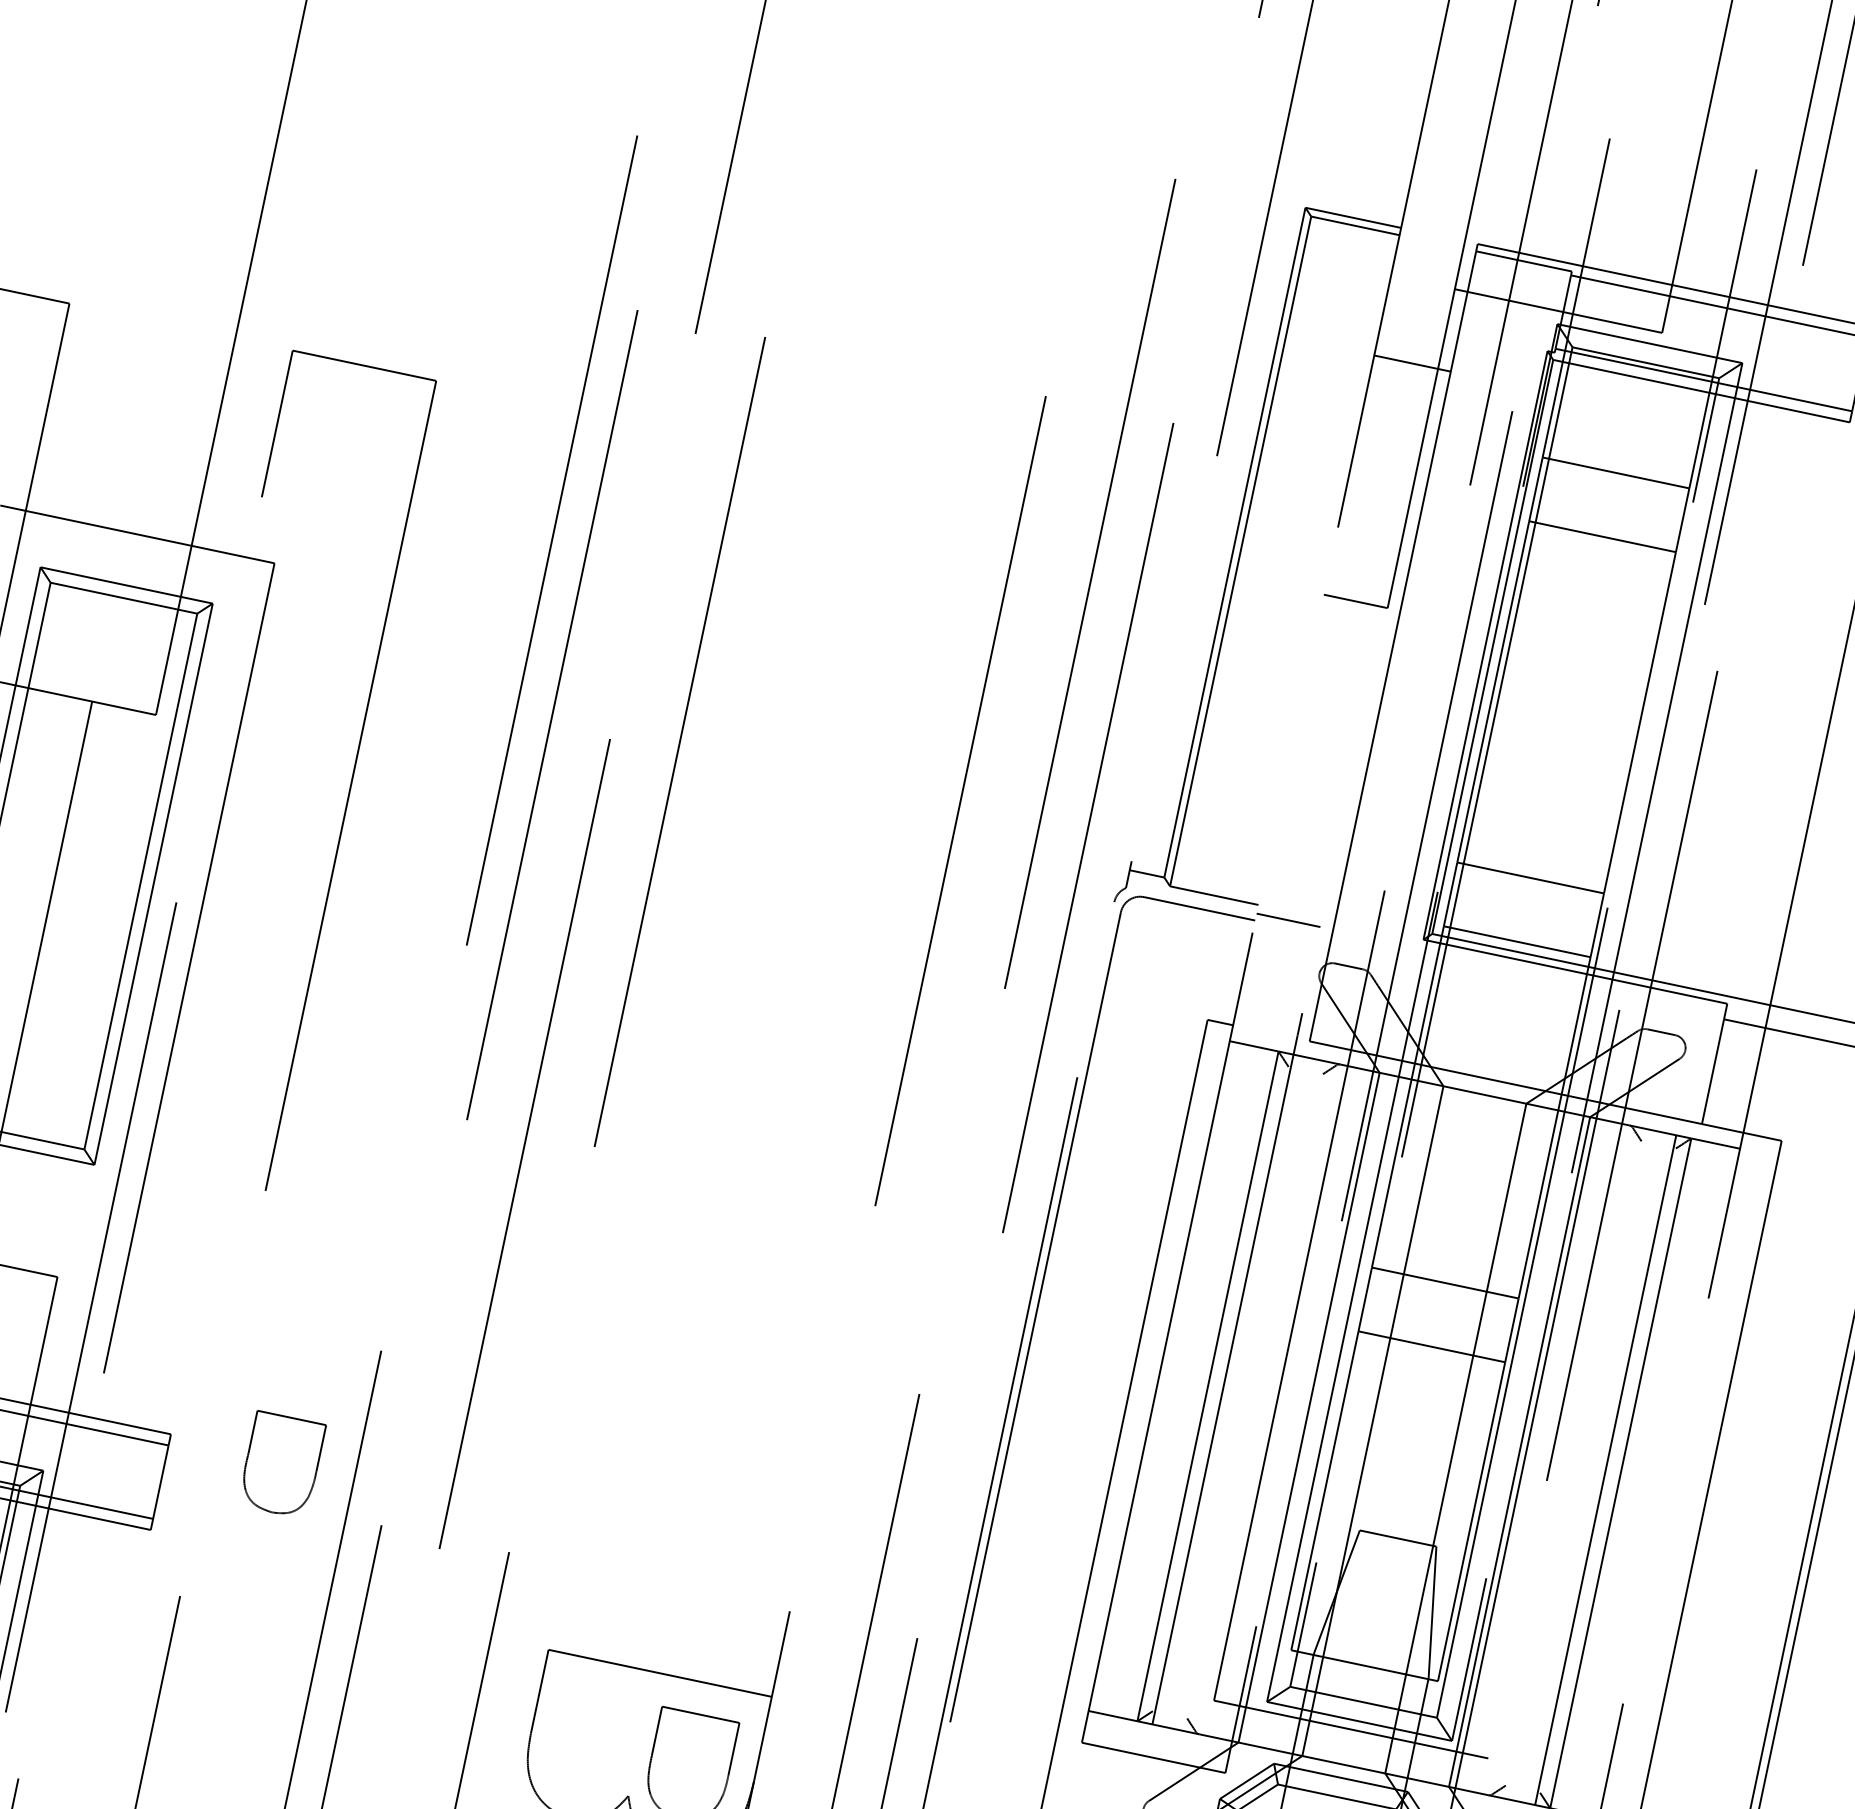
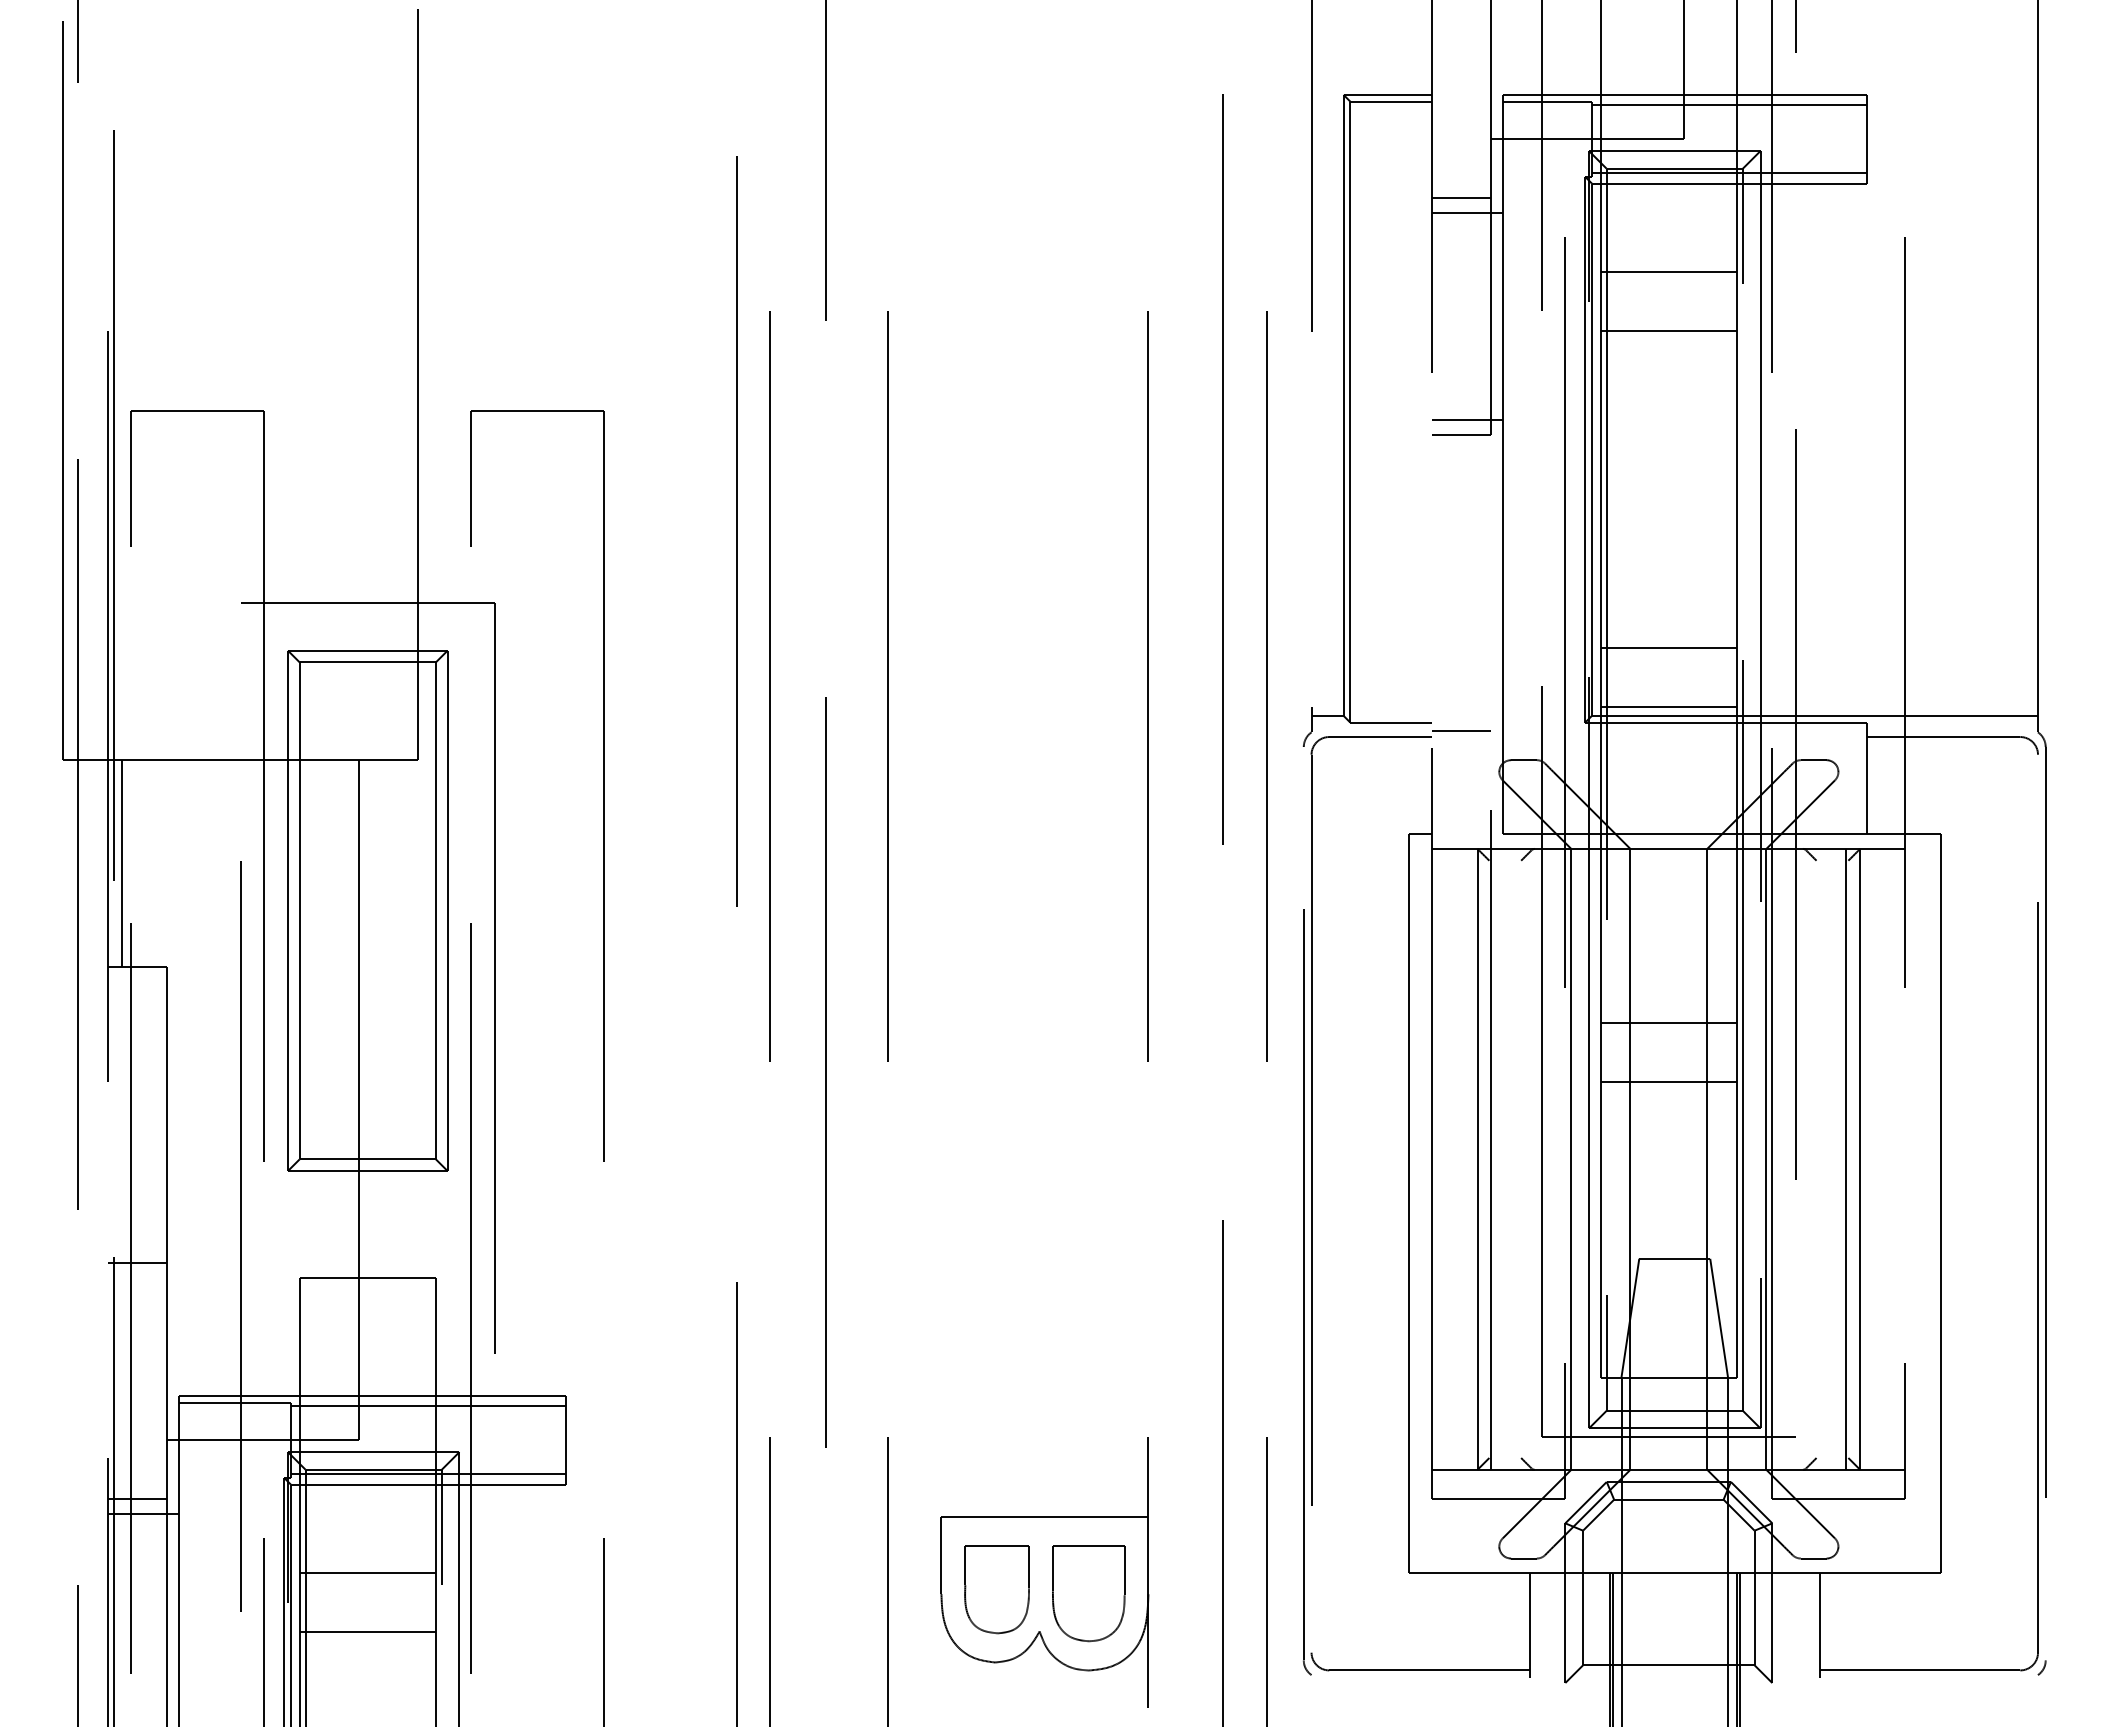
line: (1409, 346) -> (1461, 198), added
line: (1365, 587) -> (1467, 420), added
part: (281, 1464) -> (996, 1589), moved

